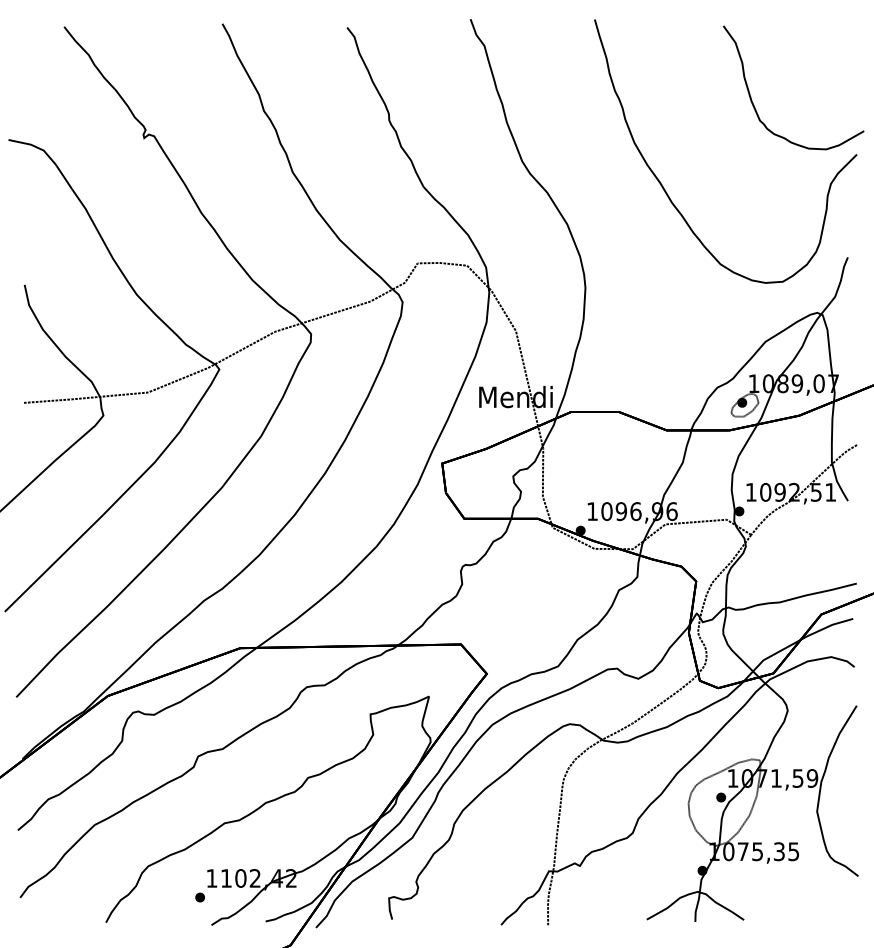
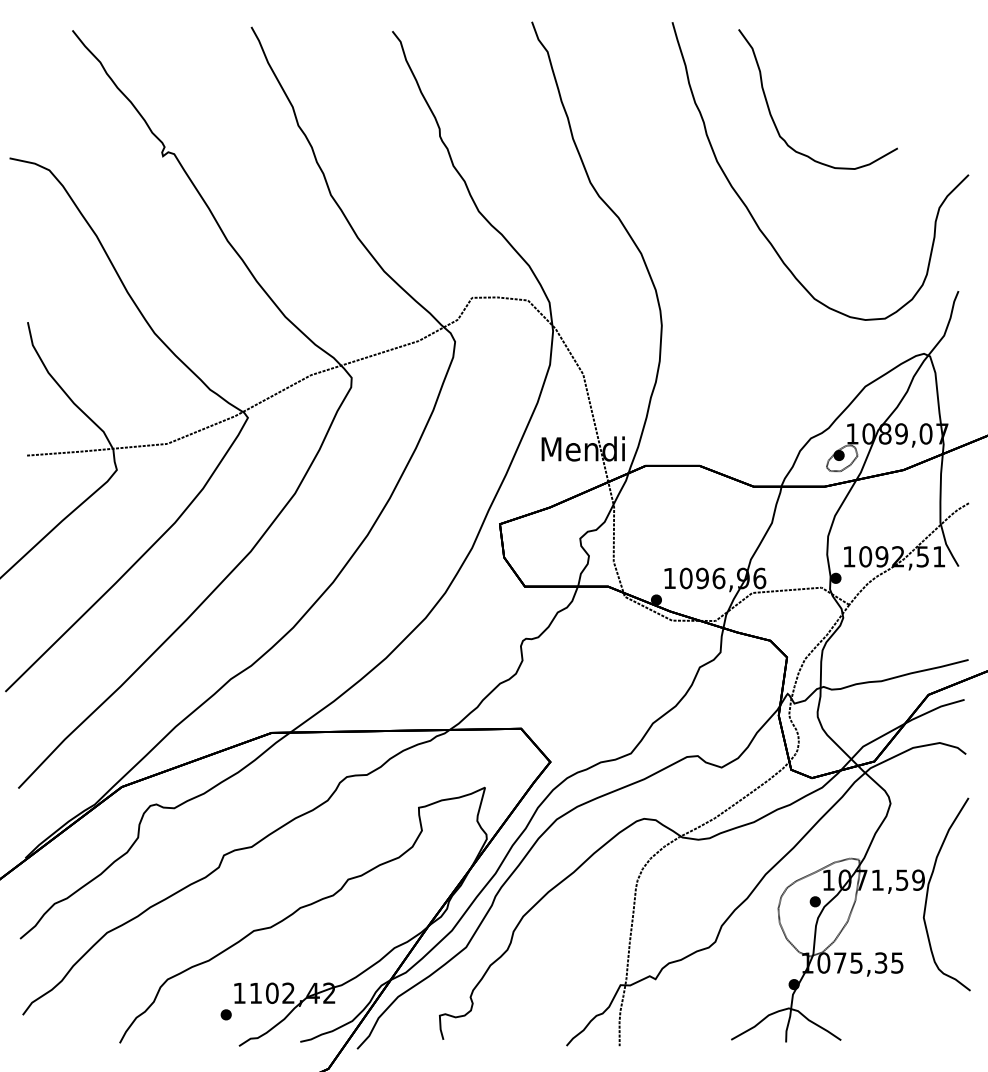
part: (753, 102) -> (772, 115), moved

